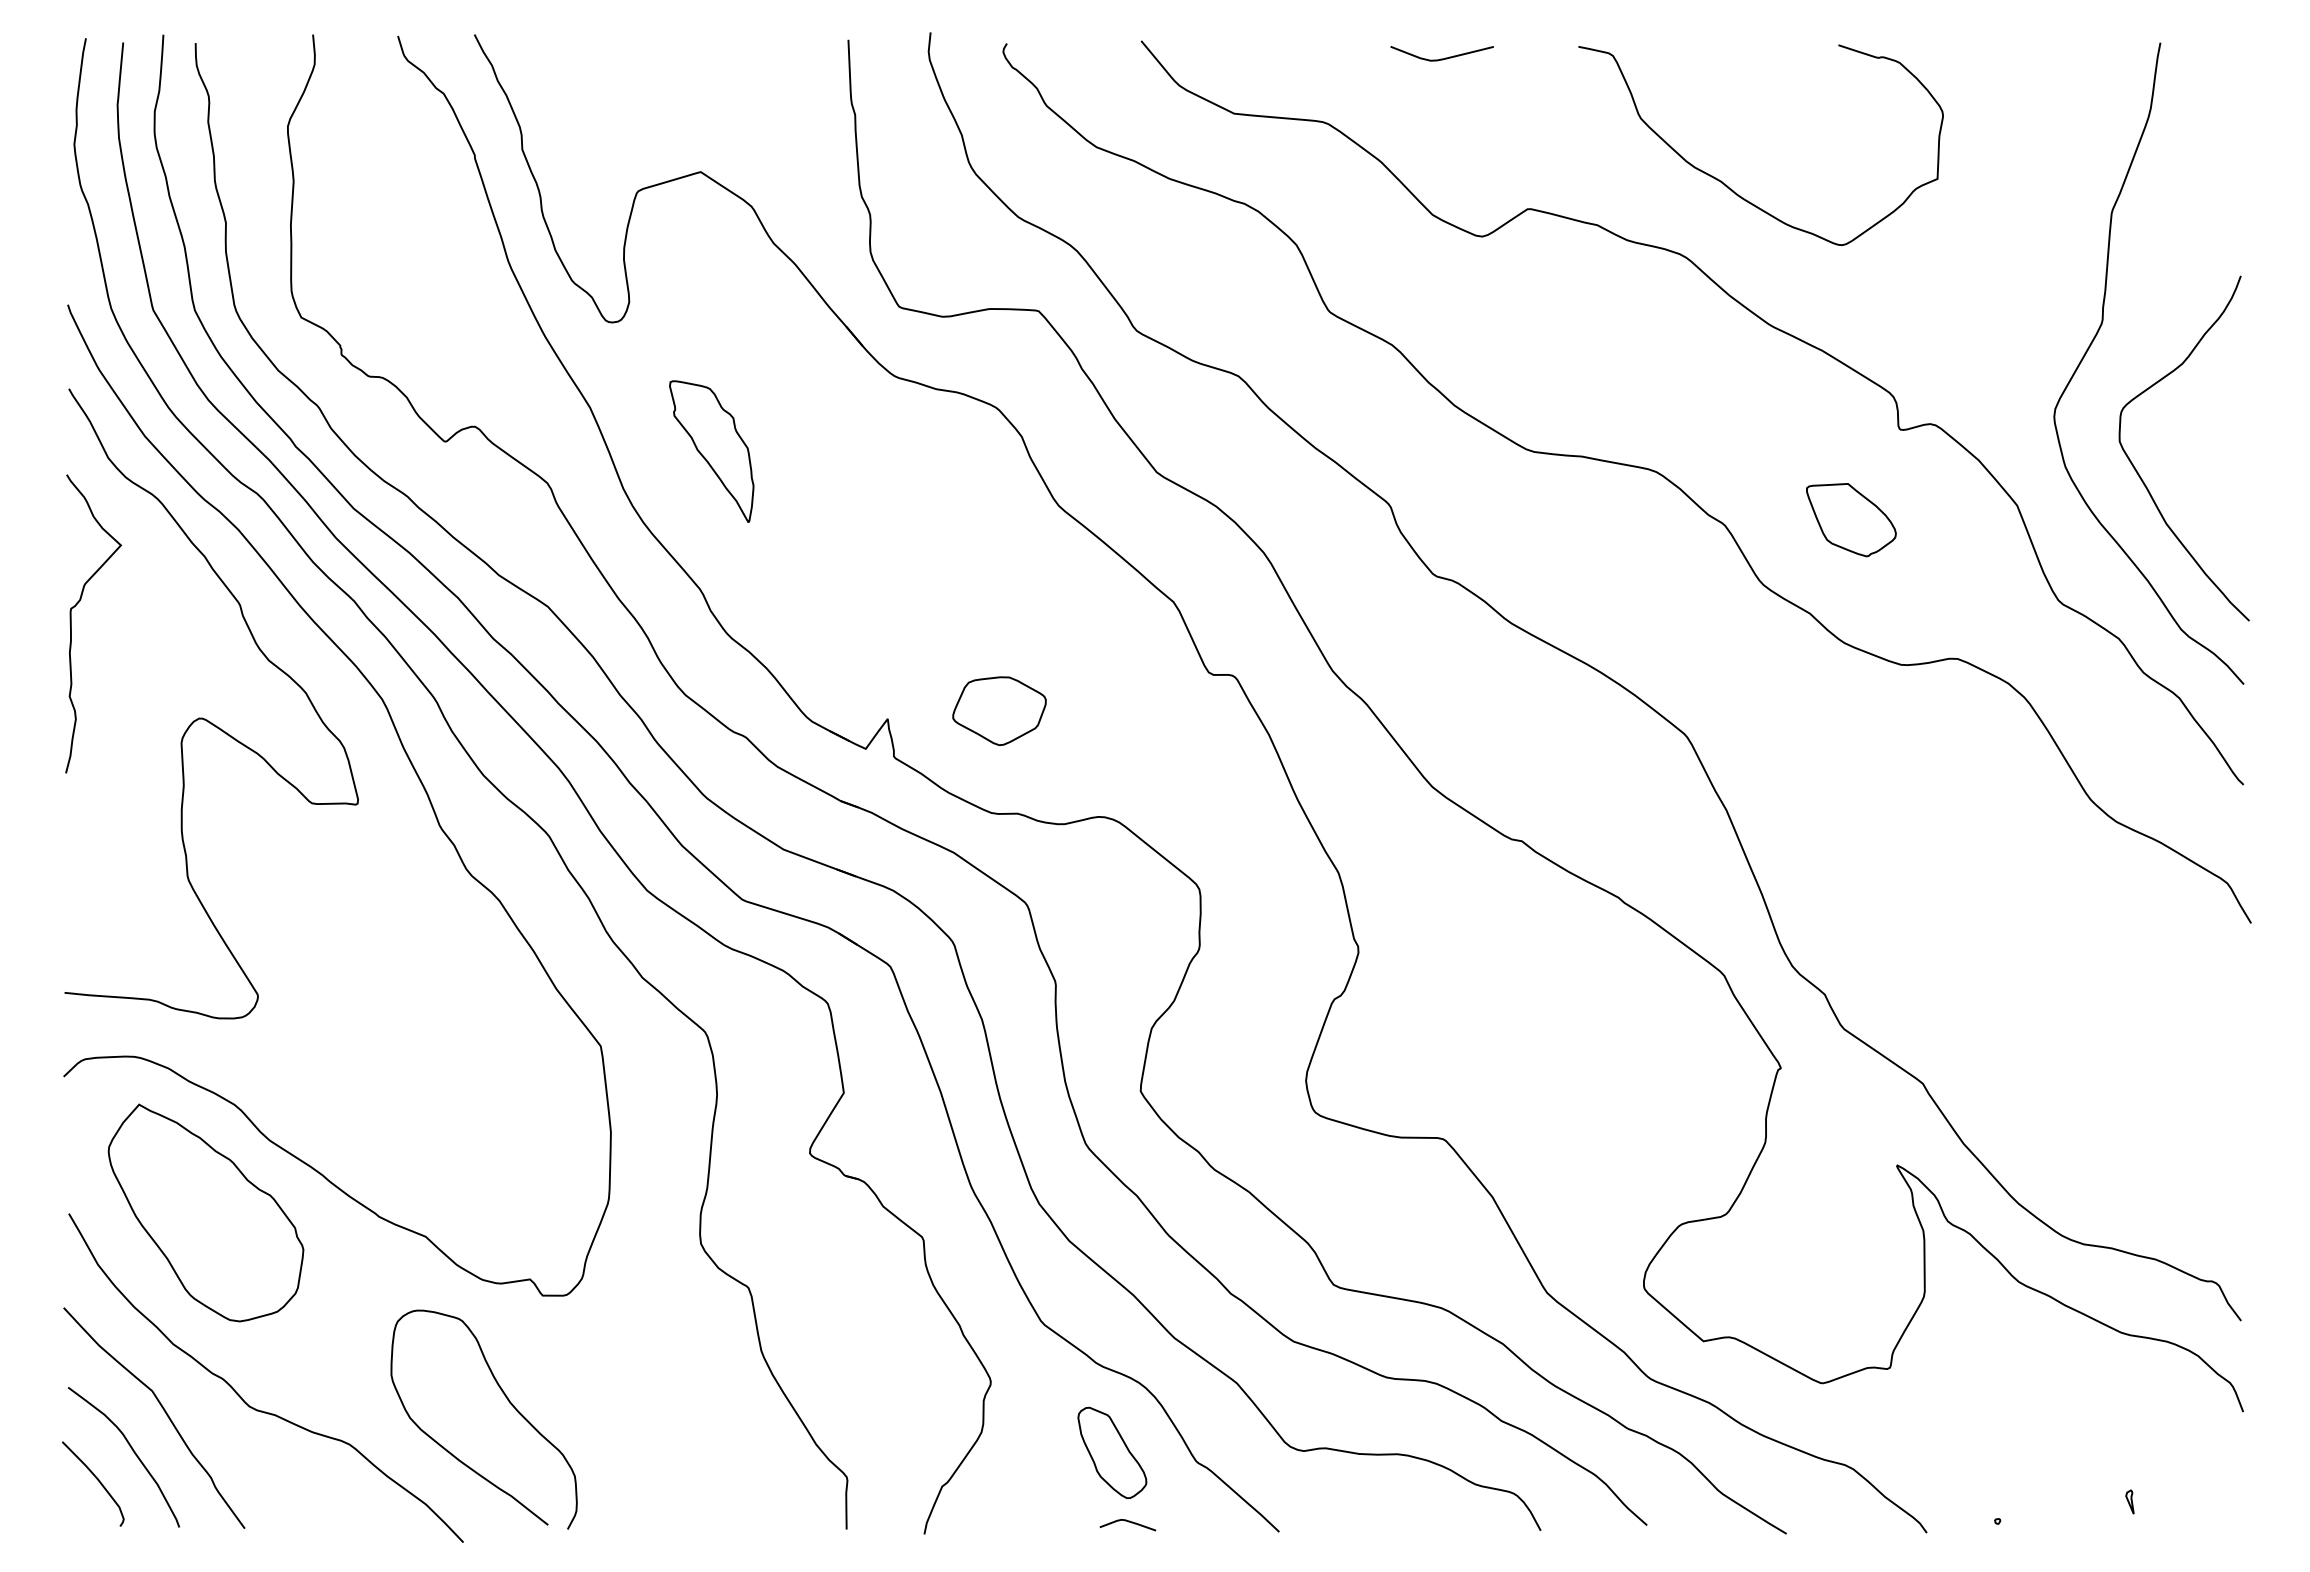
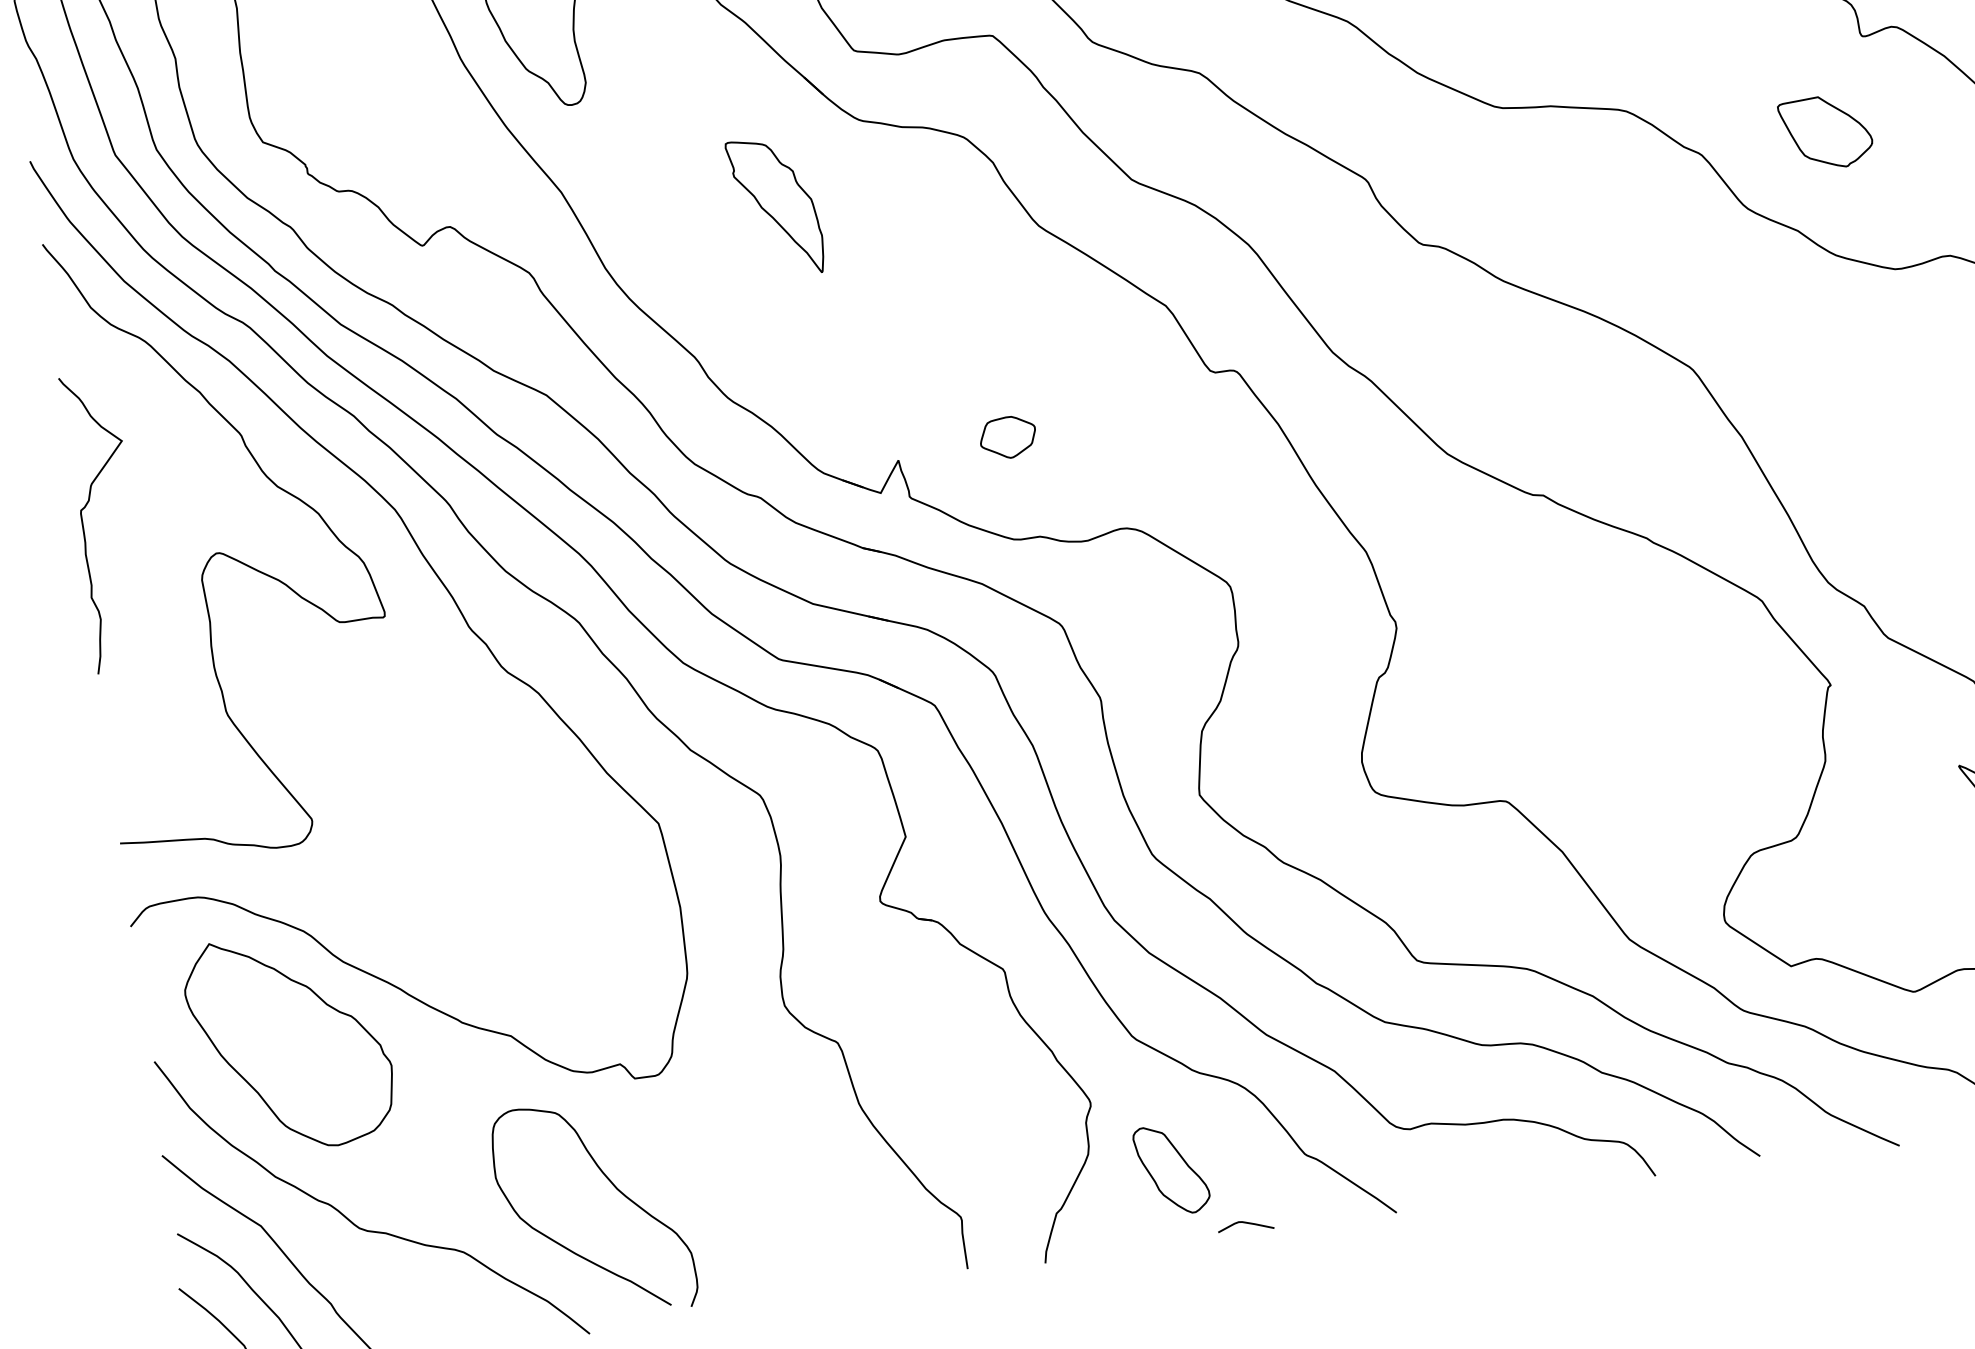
part: (711, 451) -> (775, 207), moved
curve: (71, 623) -> (83, 525), moved
part: (999, 711) -> (1008, 437), size x0.6
part: (1112, 1452) -> (1171, 1169), moved

